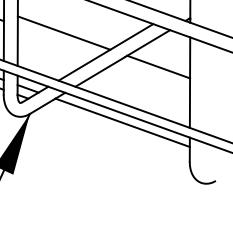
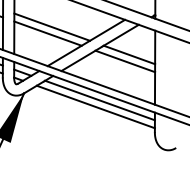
line: (58, 40) -> (47, 33), added
line: (153, 74) -> (125, 61), added
line: (117, 130) -> (95, 106), added

